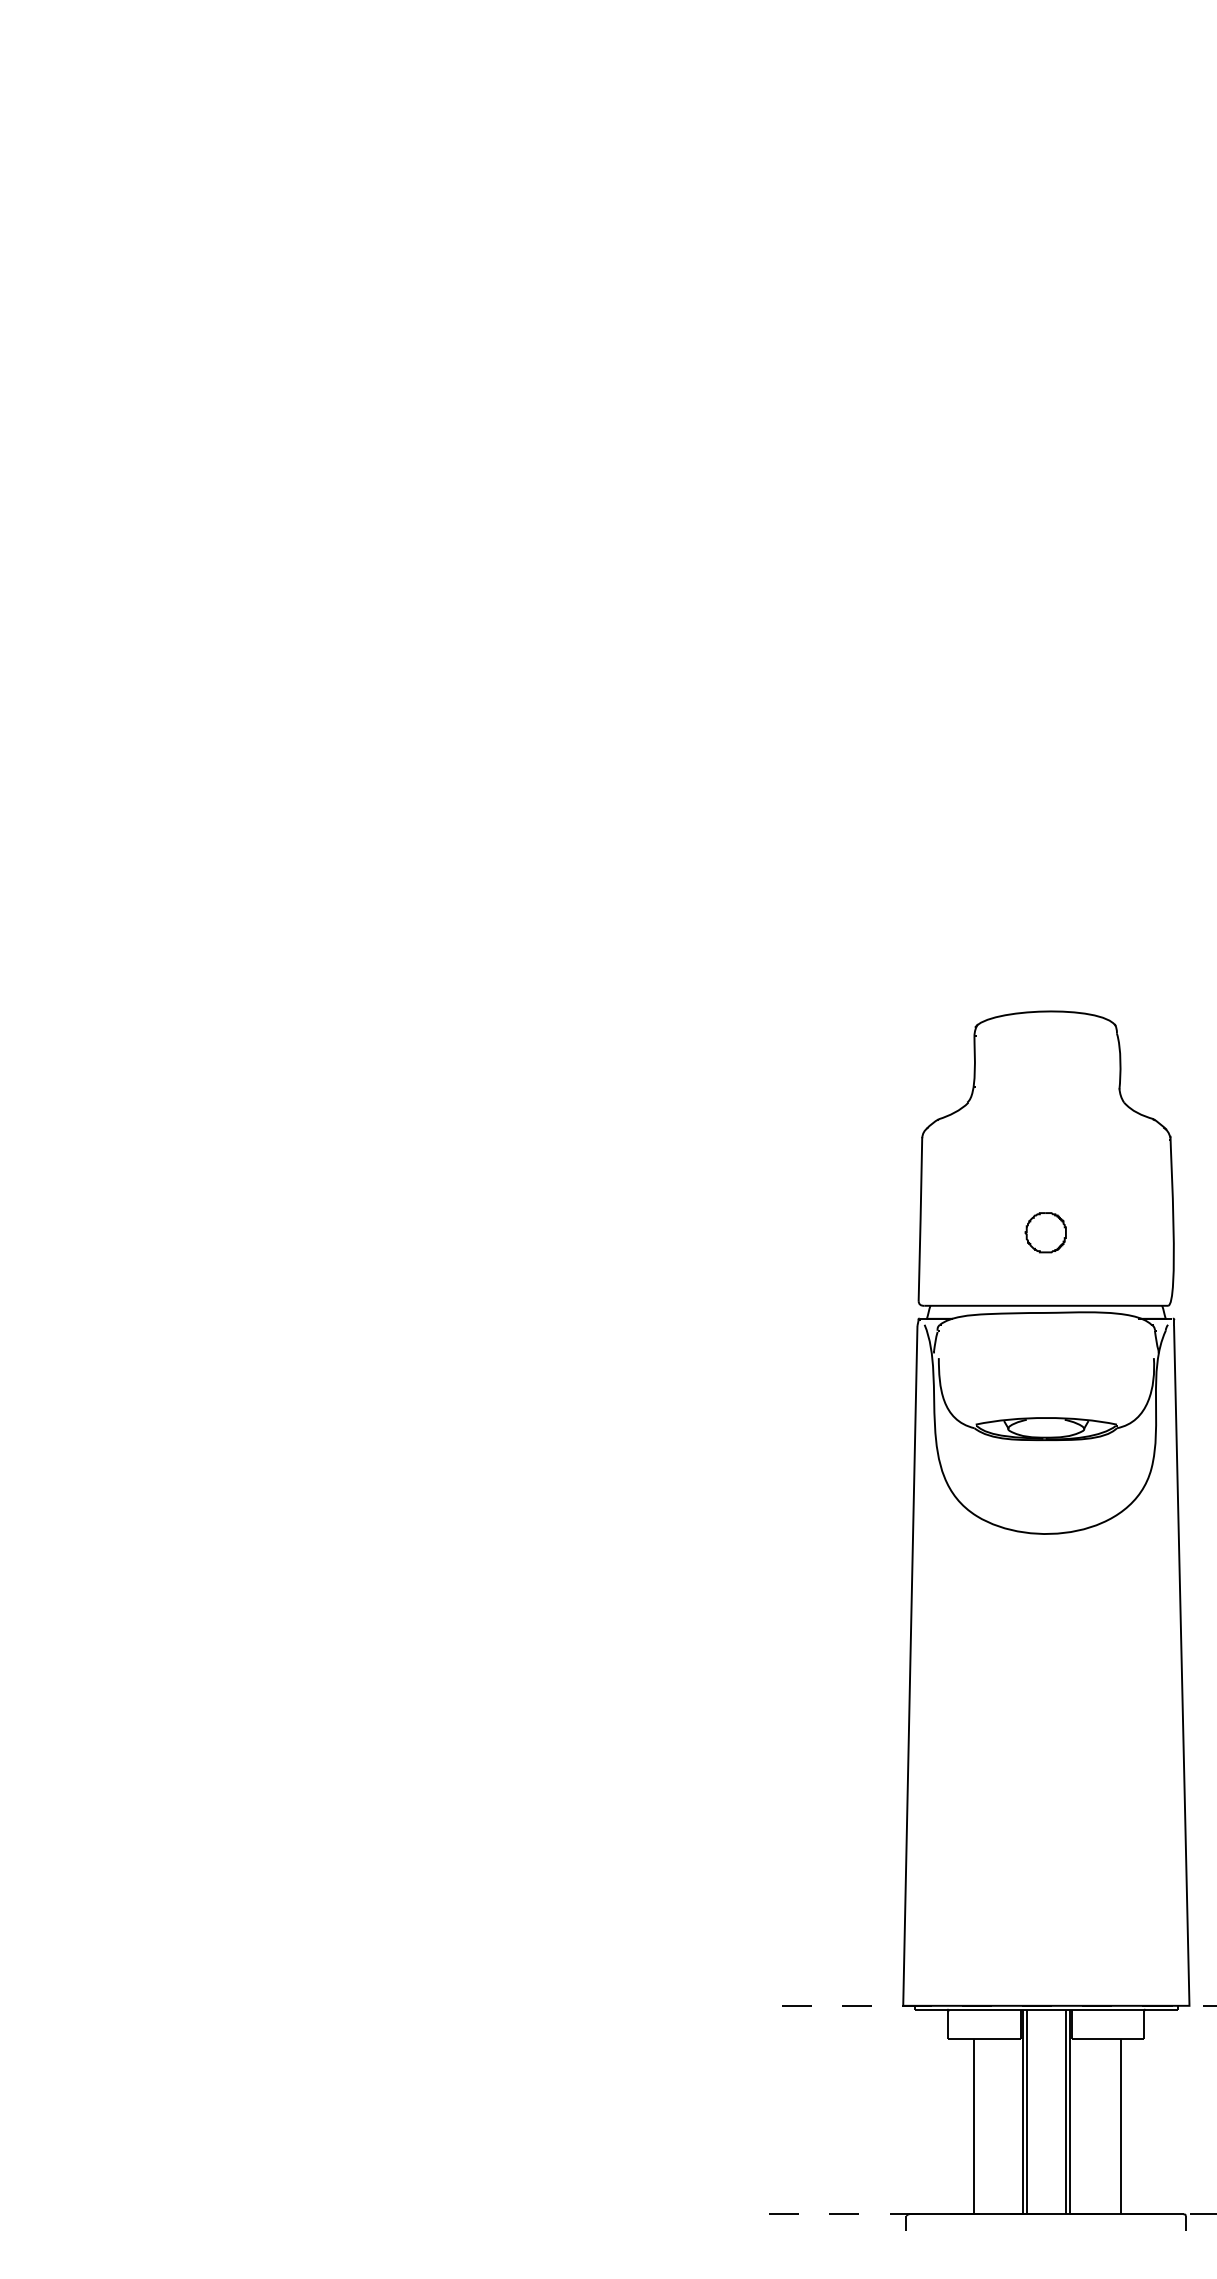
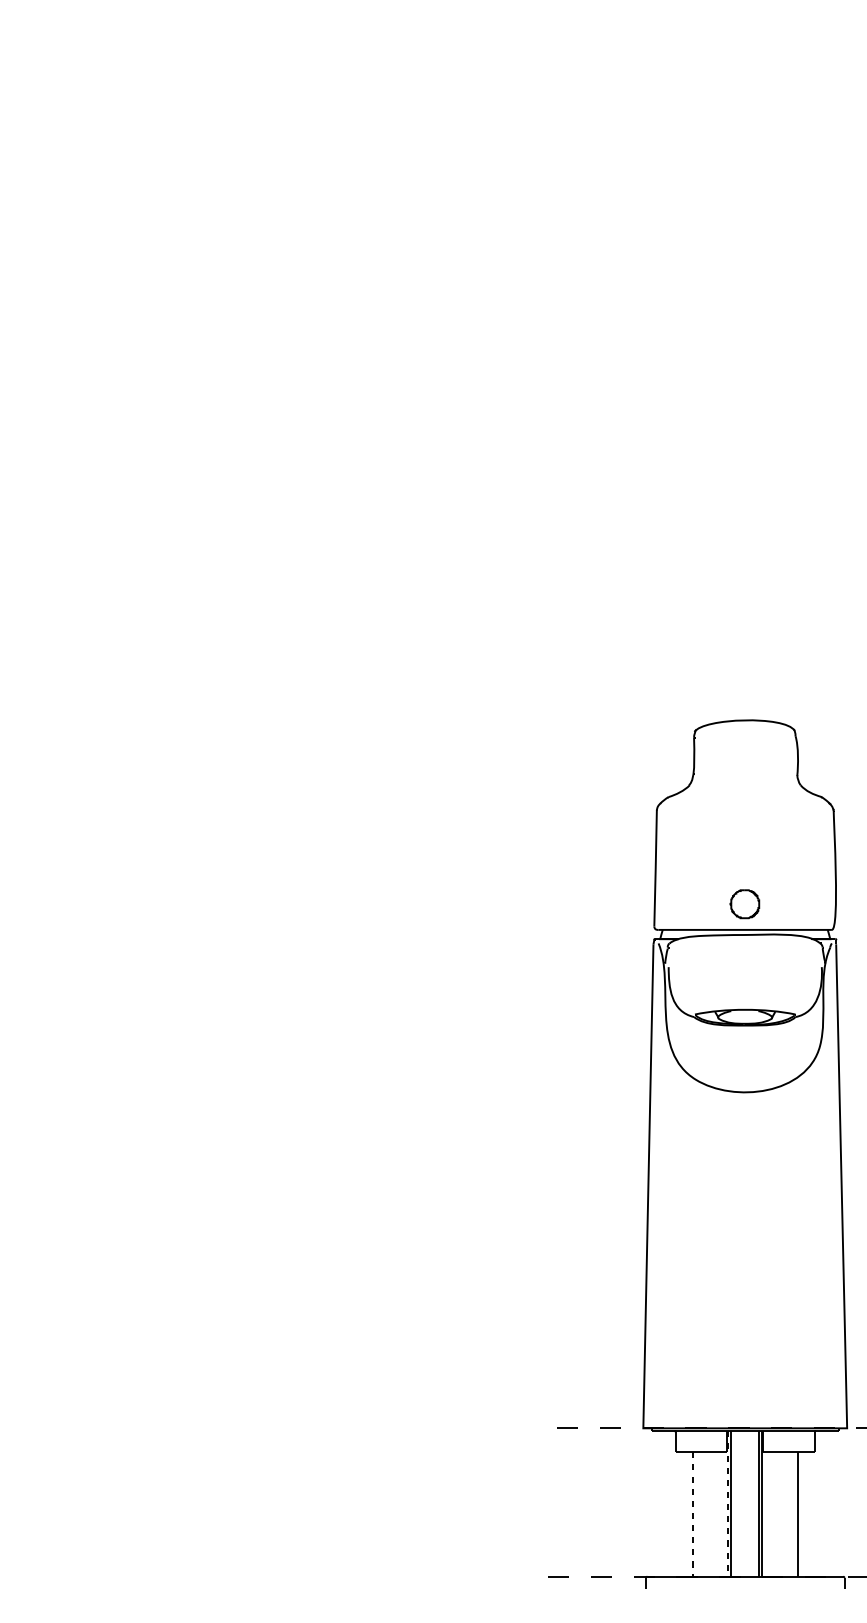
part: (1045, 1232) -> (744, 904), moved
line: (1022, 2112) -> (728, 1504), solid -> dashed
line: (973, 2127) -> (693, 1514), solid -> dashed

